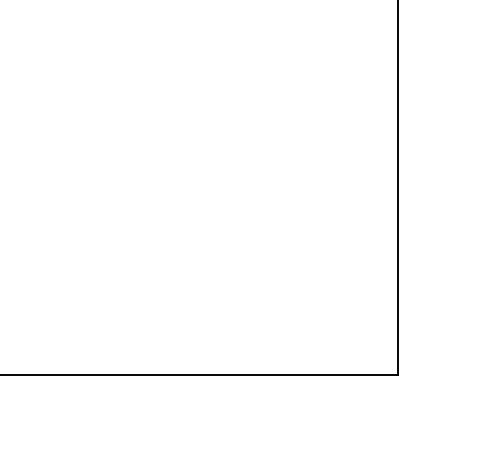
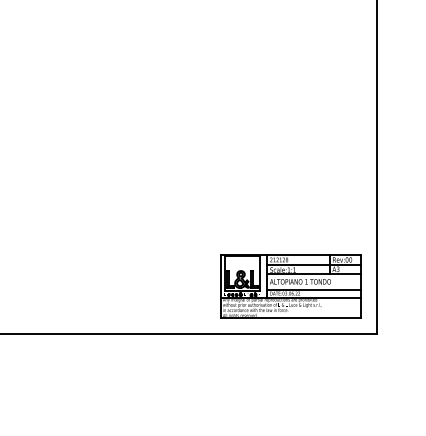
part: (296, 319) -> (290, 286), added

